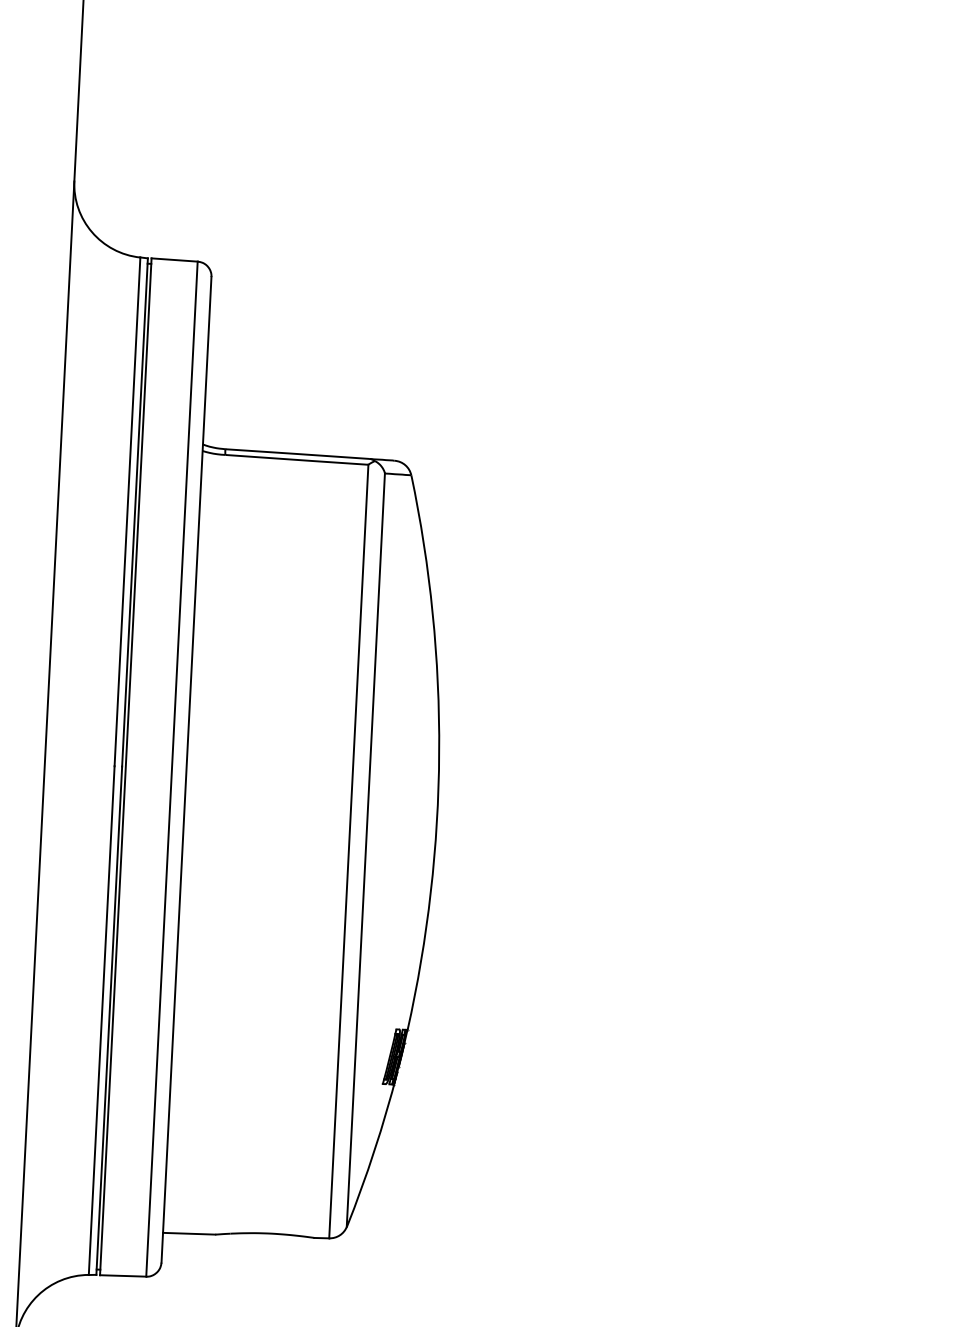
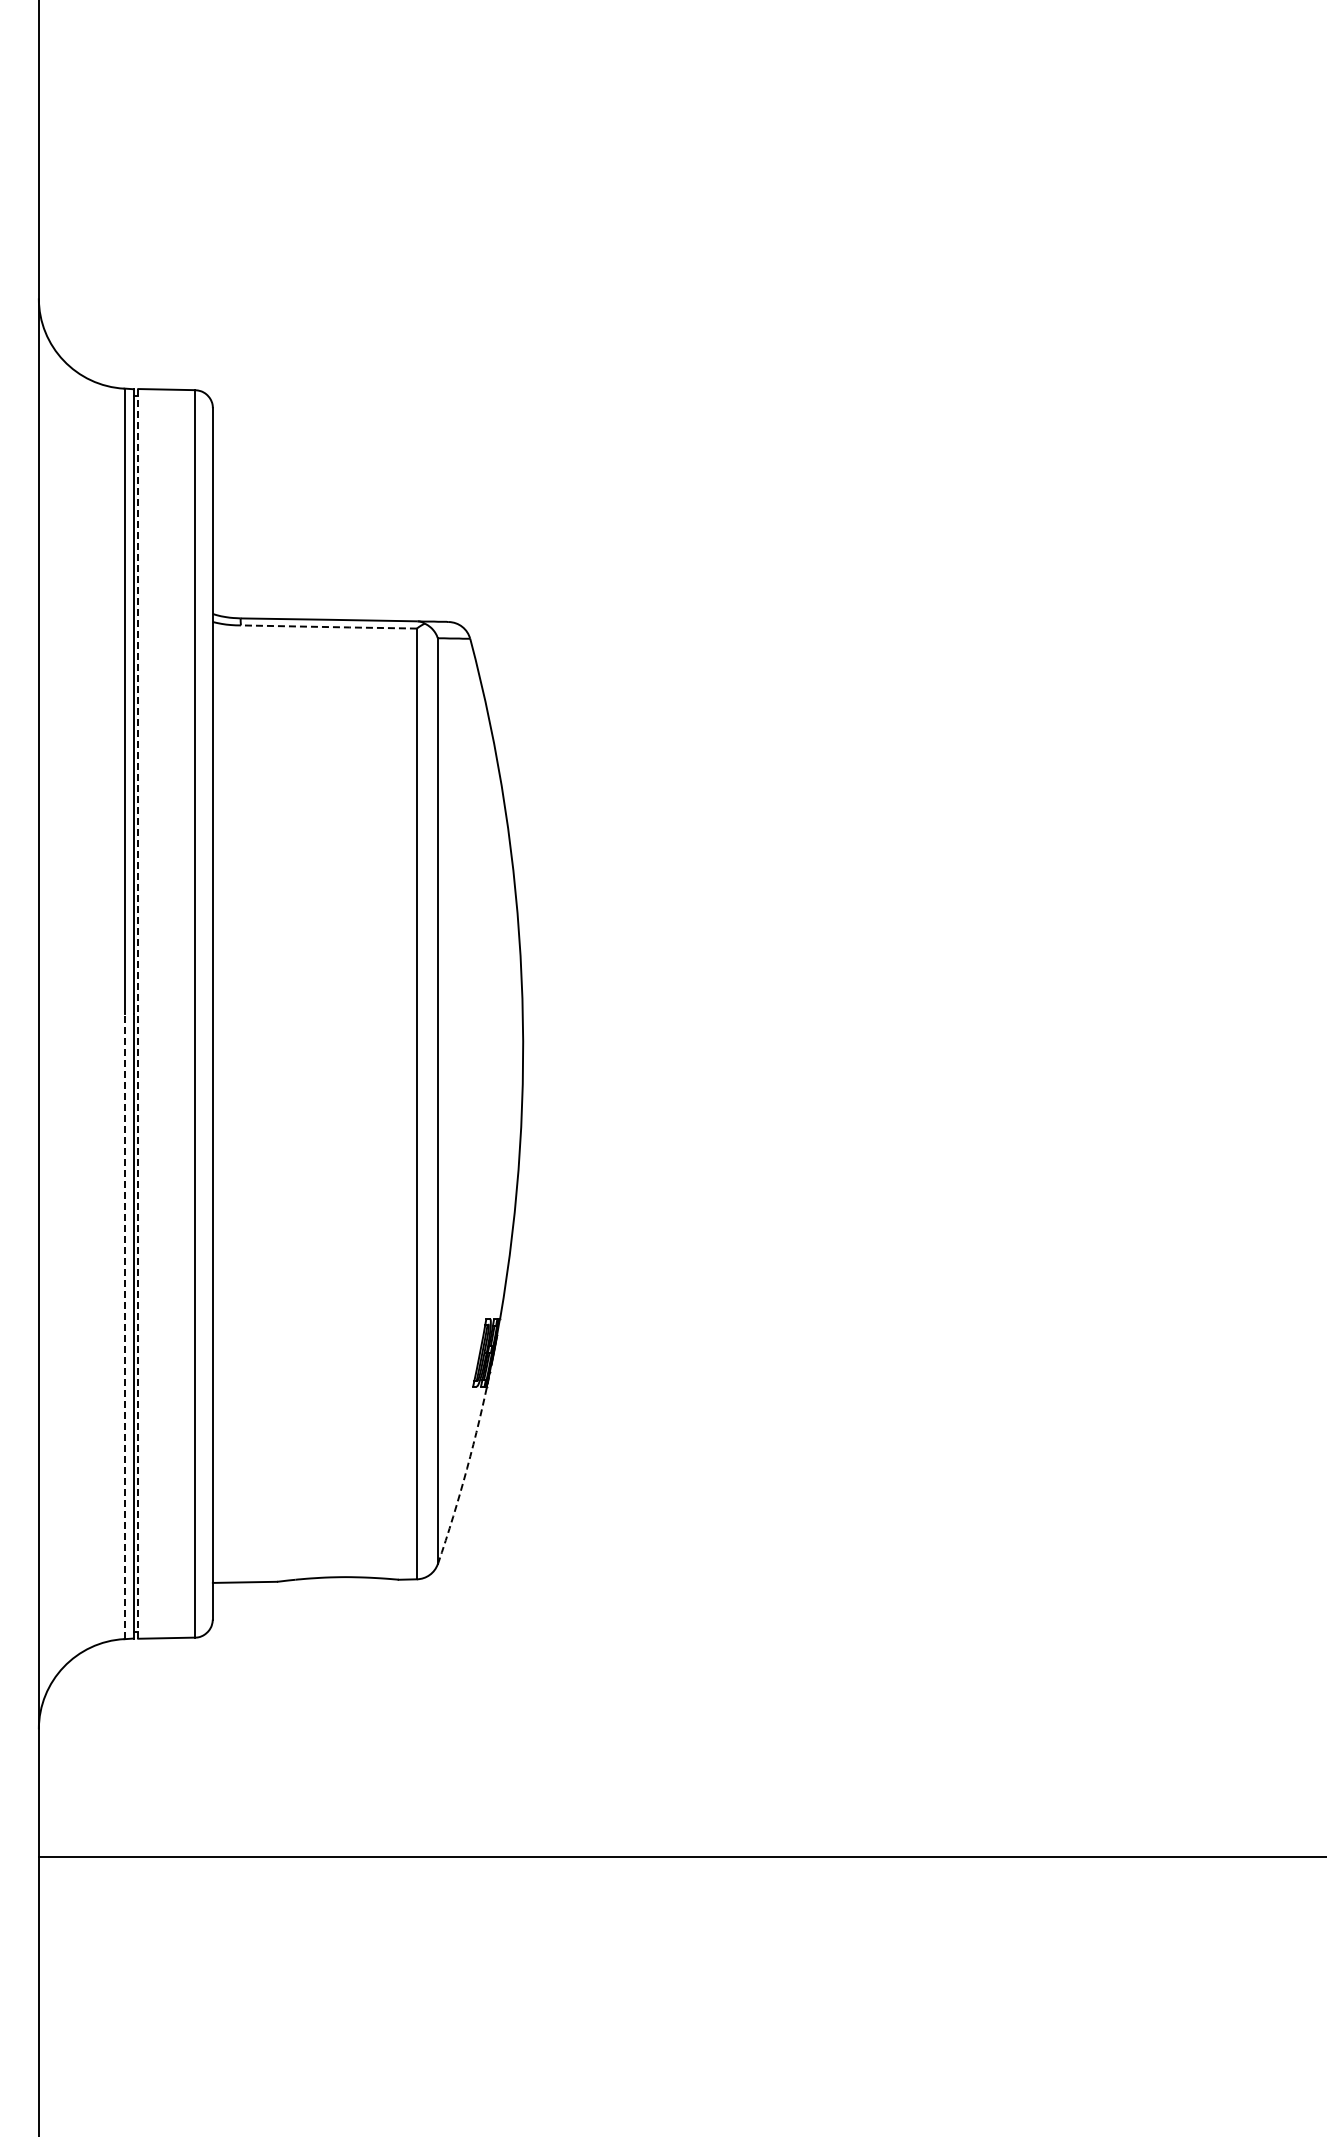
line: (297, 460) -> (329, 627), solid -> dashed
line: (125, 766) -> (138, 1013), solid -> dashed
line: (101, 1020) -> (124, 1326), solid -> dashed
arc: (374, 1150) -> (467, 1468), solid -> dashed

